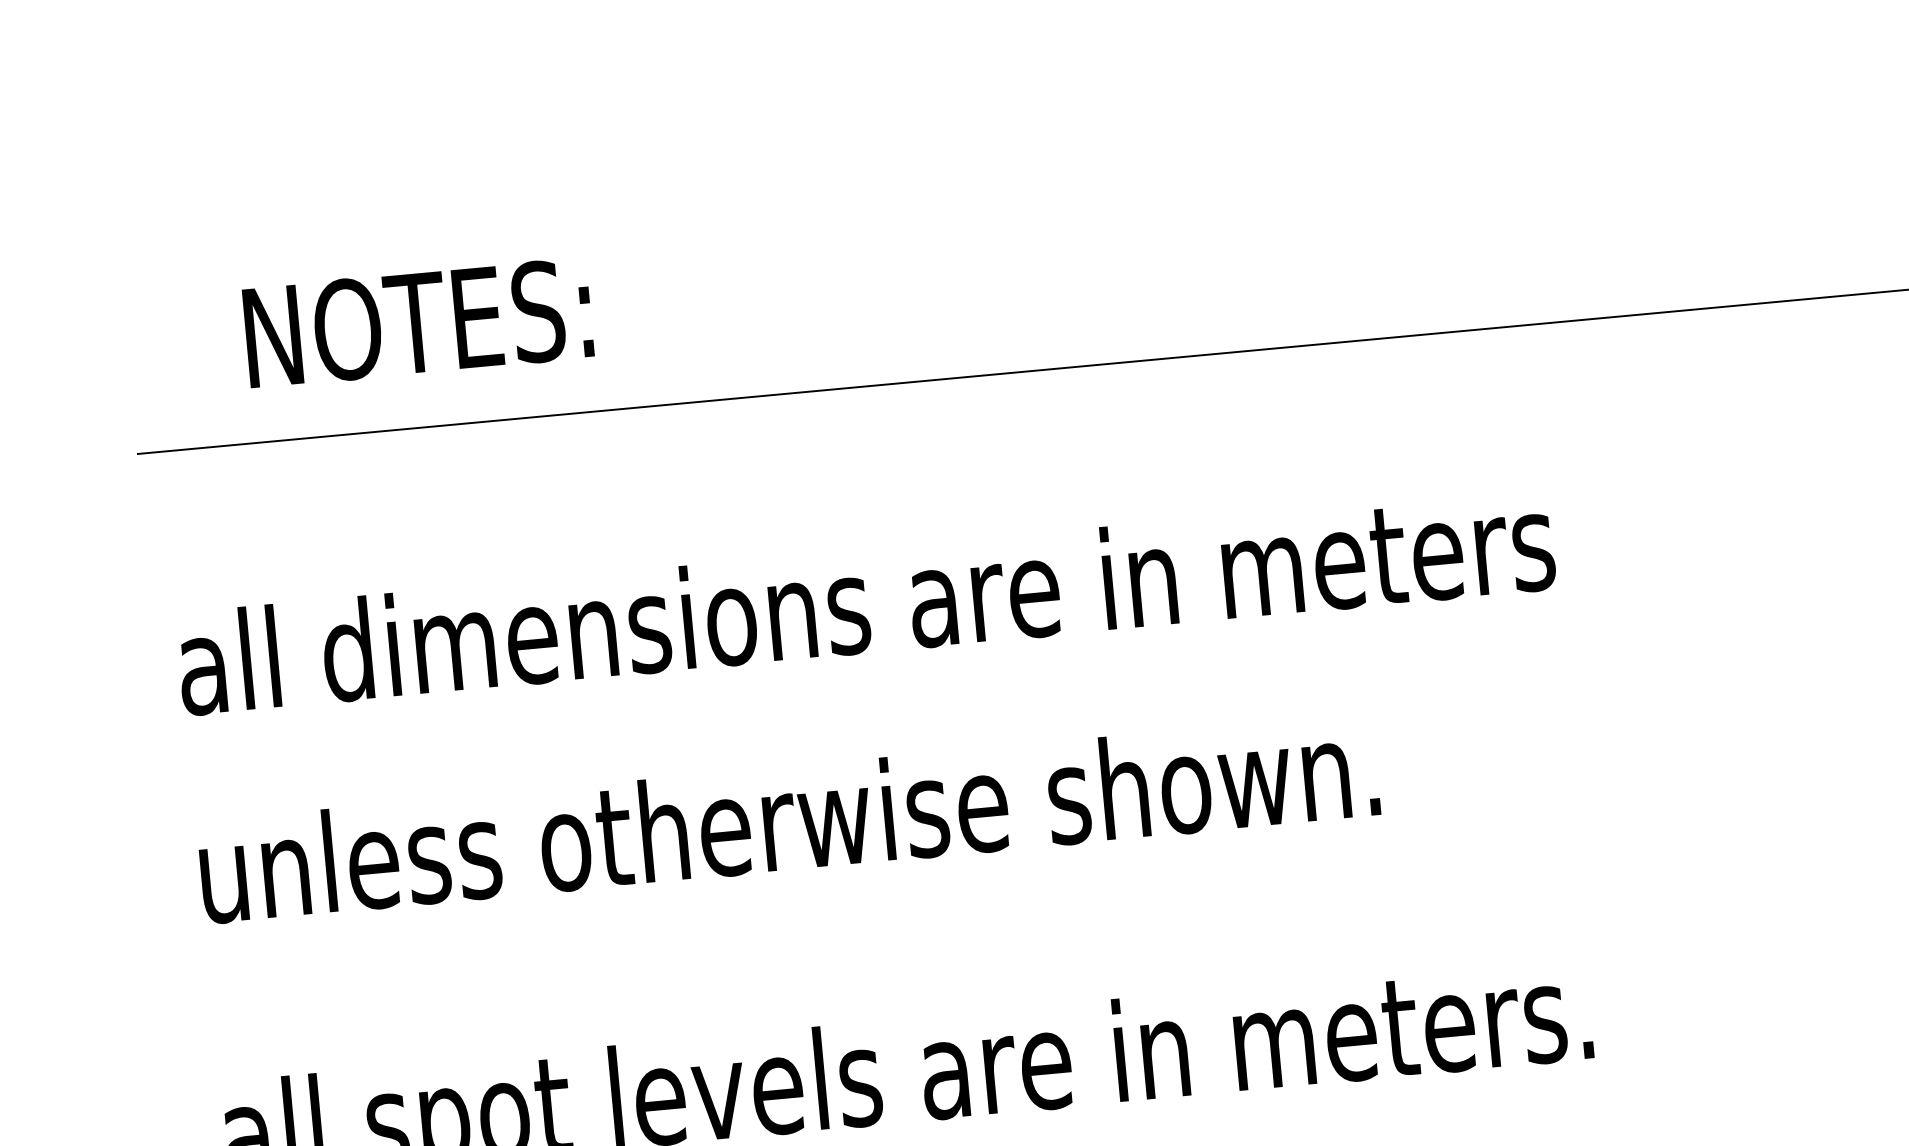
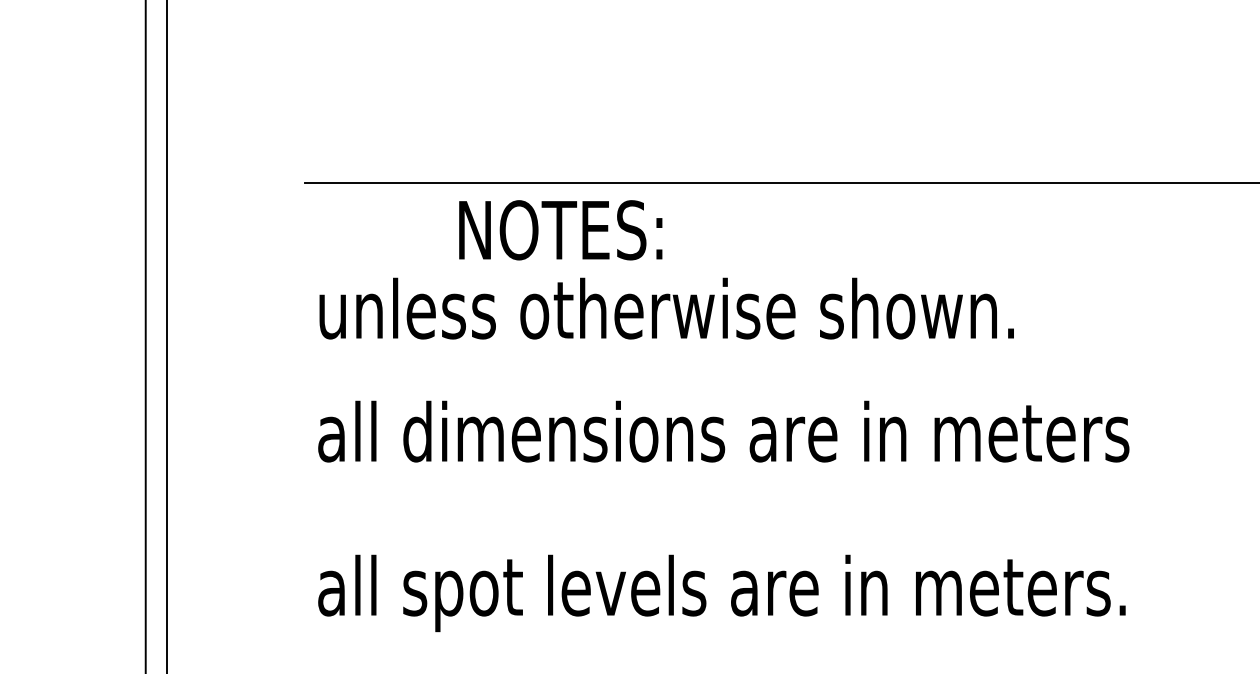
text: (417, 323) -> (560, 230), moved
text: (865, 601) -> (723, 308), all dimensions are in meters -> unless otherwise shown.
text: (884, 809) -> (723, 431), unless otherwise shown. -> all dimensions are in meters

